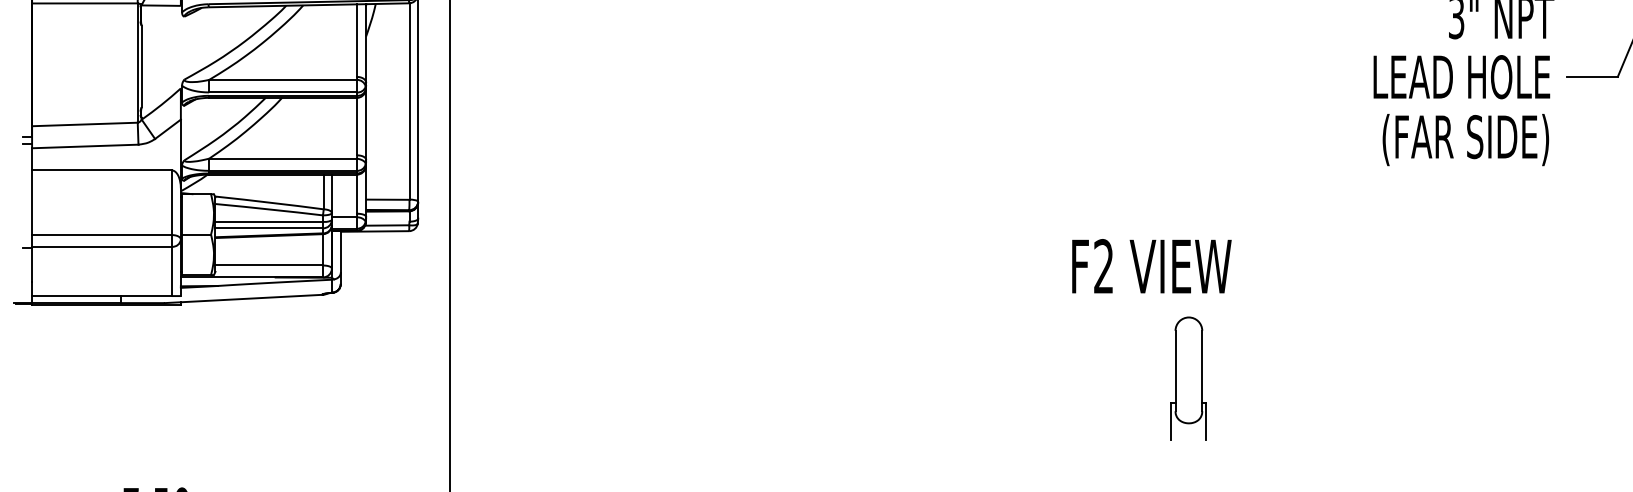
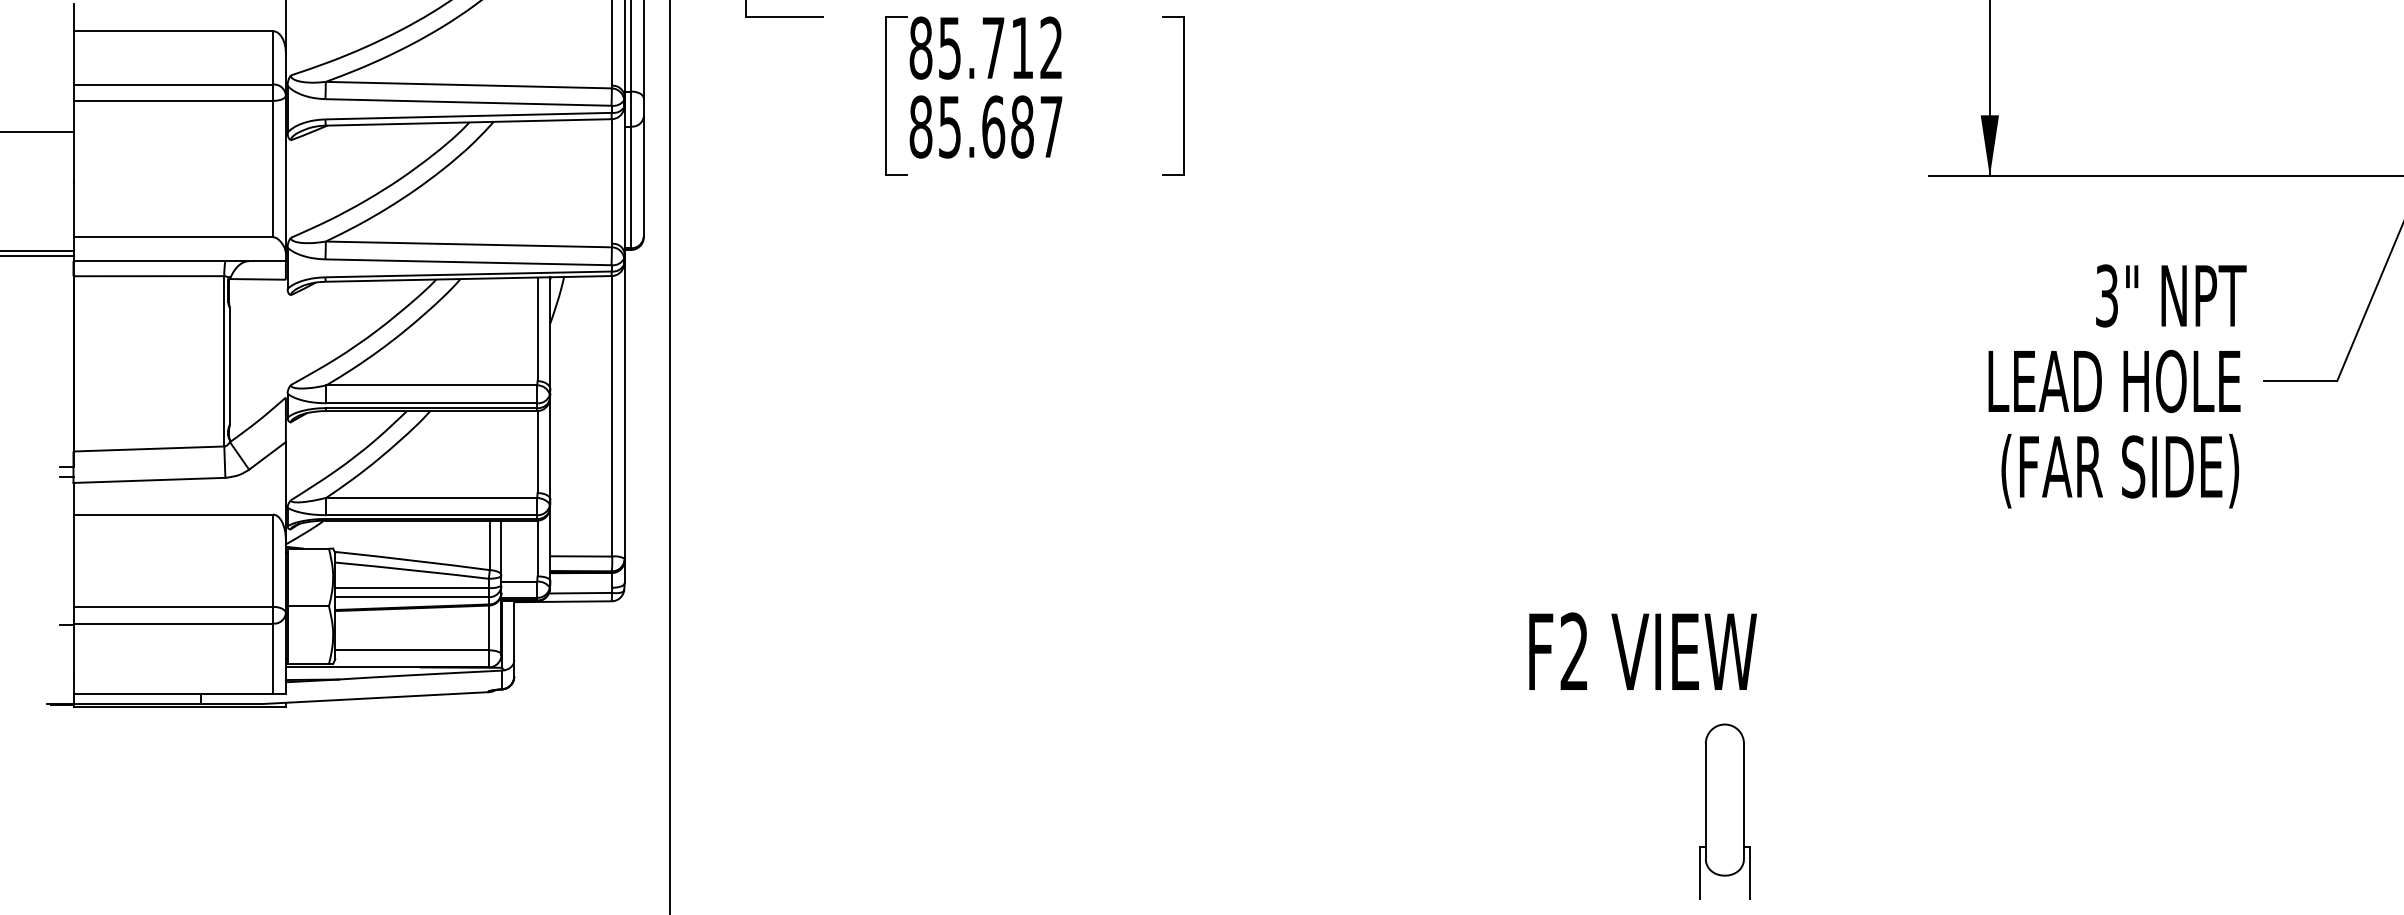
text: (1151, 265) -> (1642, 650), moved

